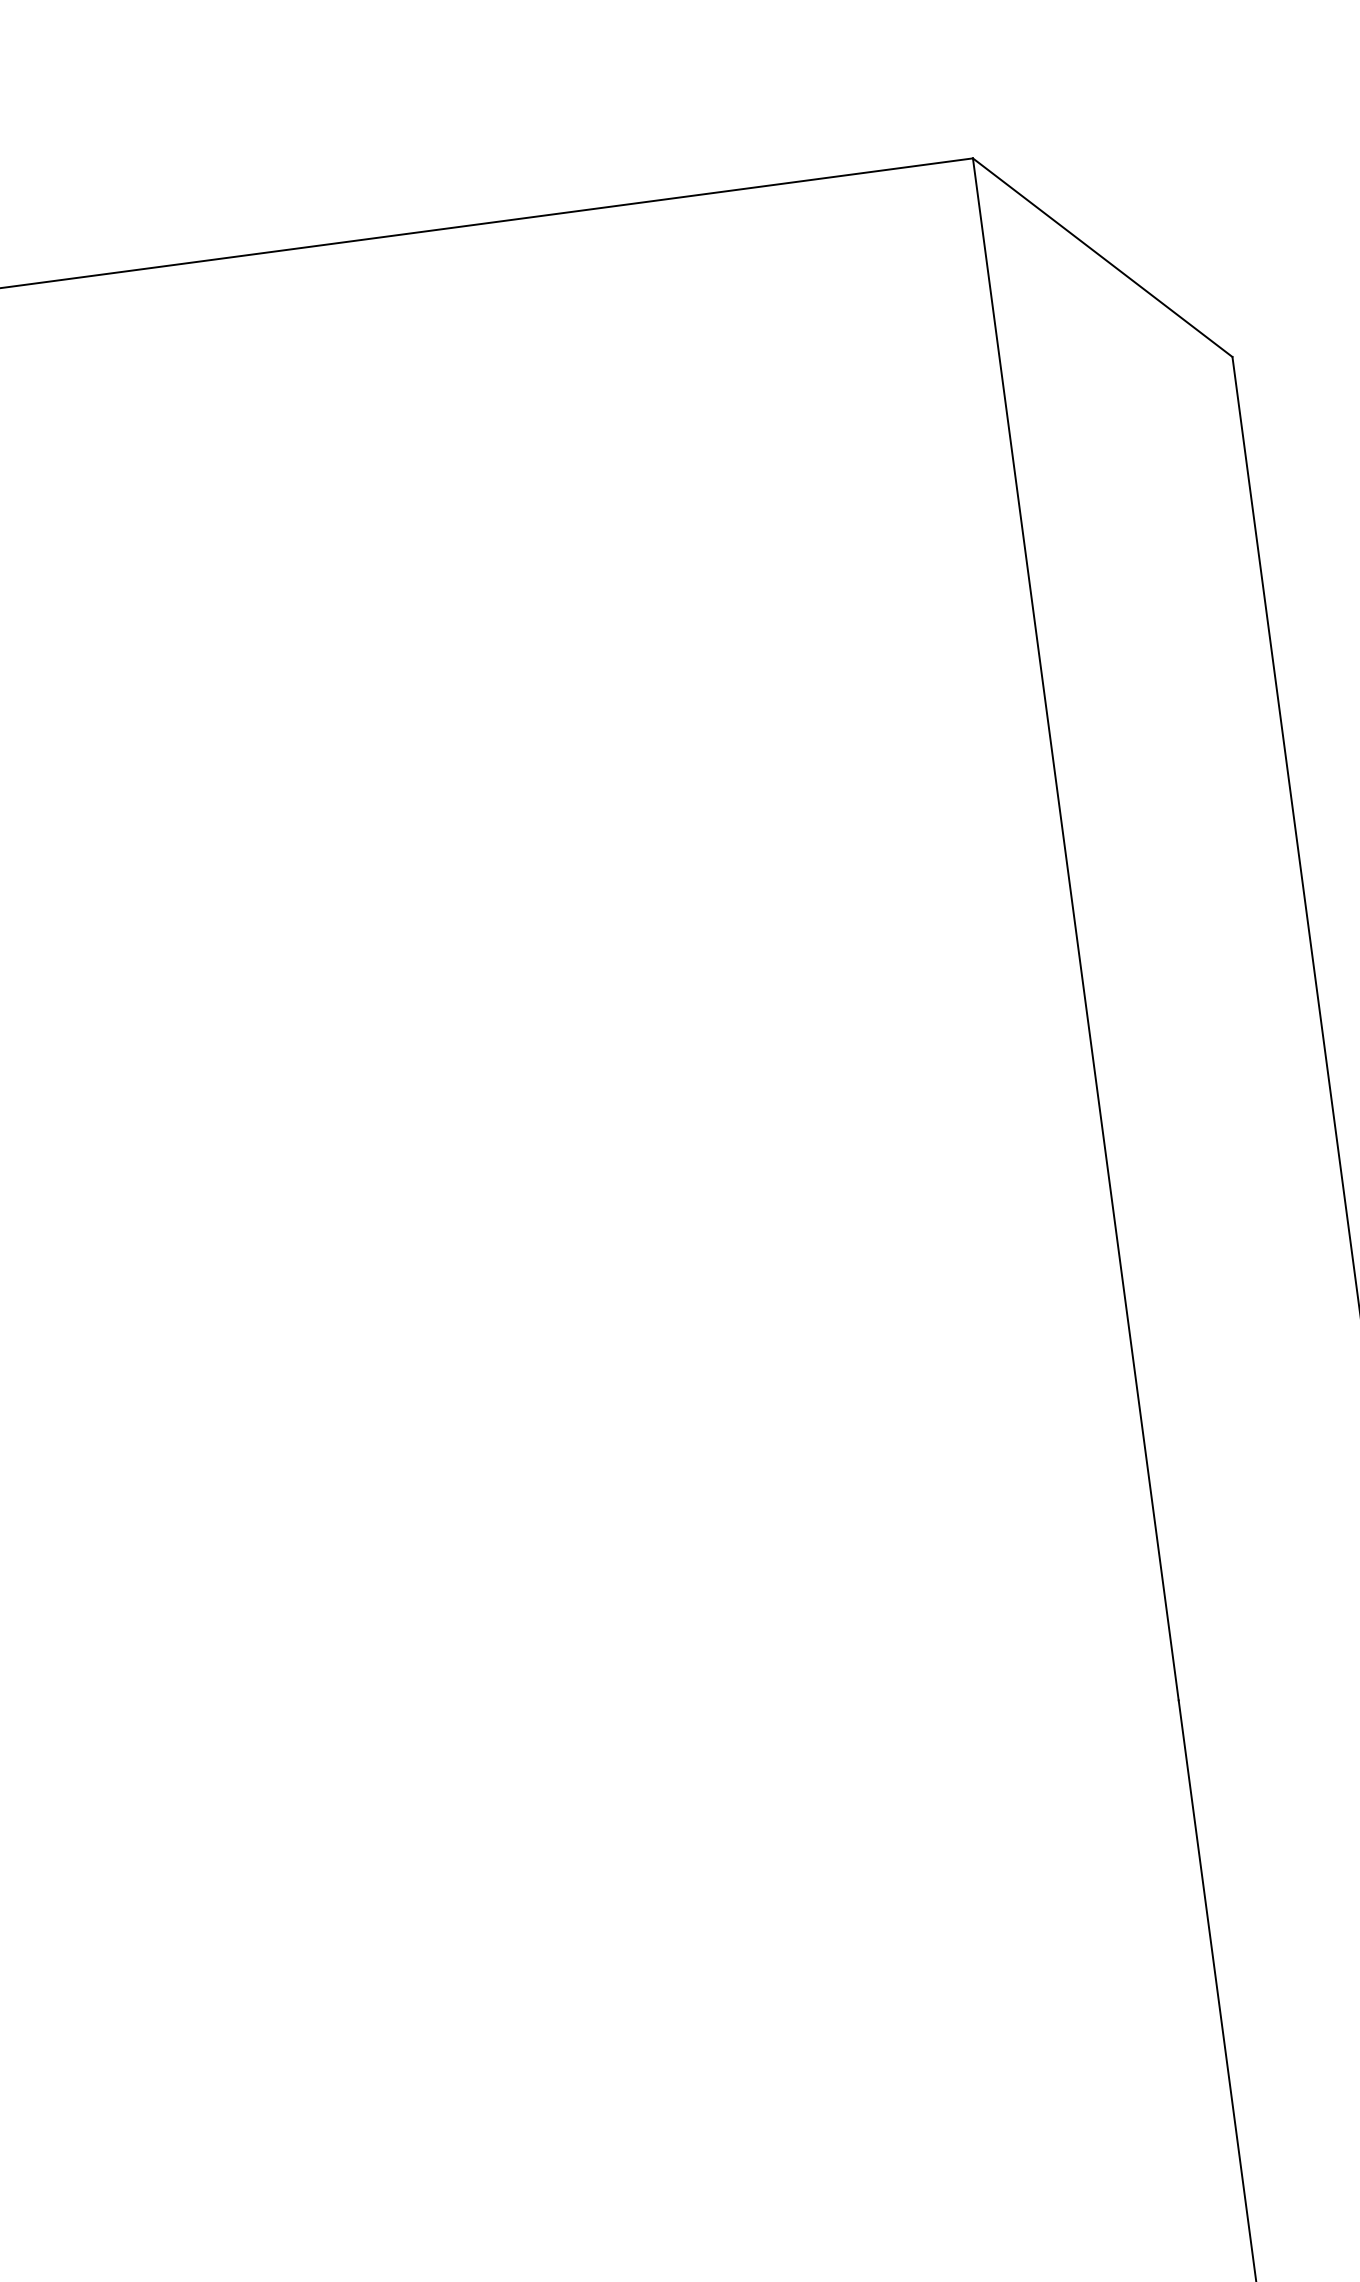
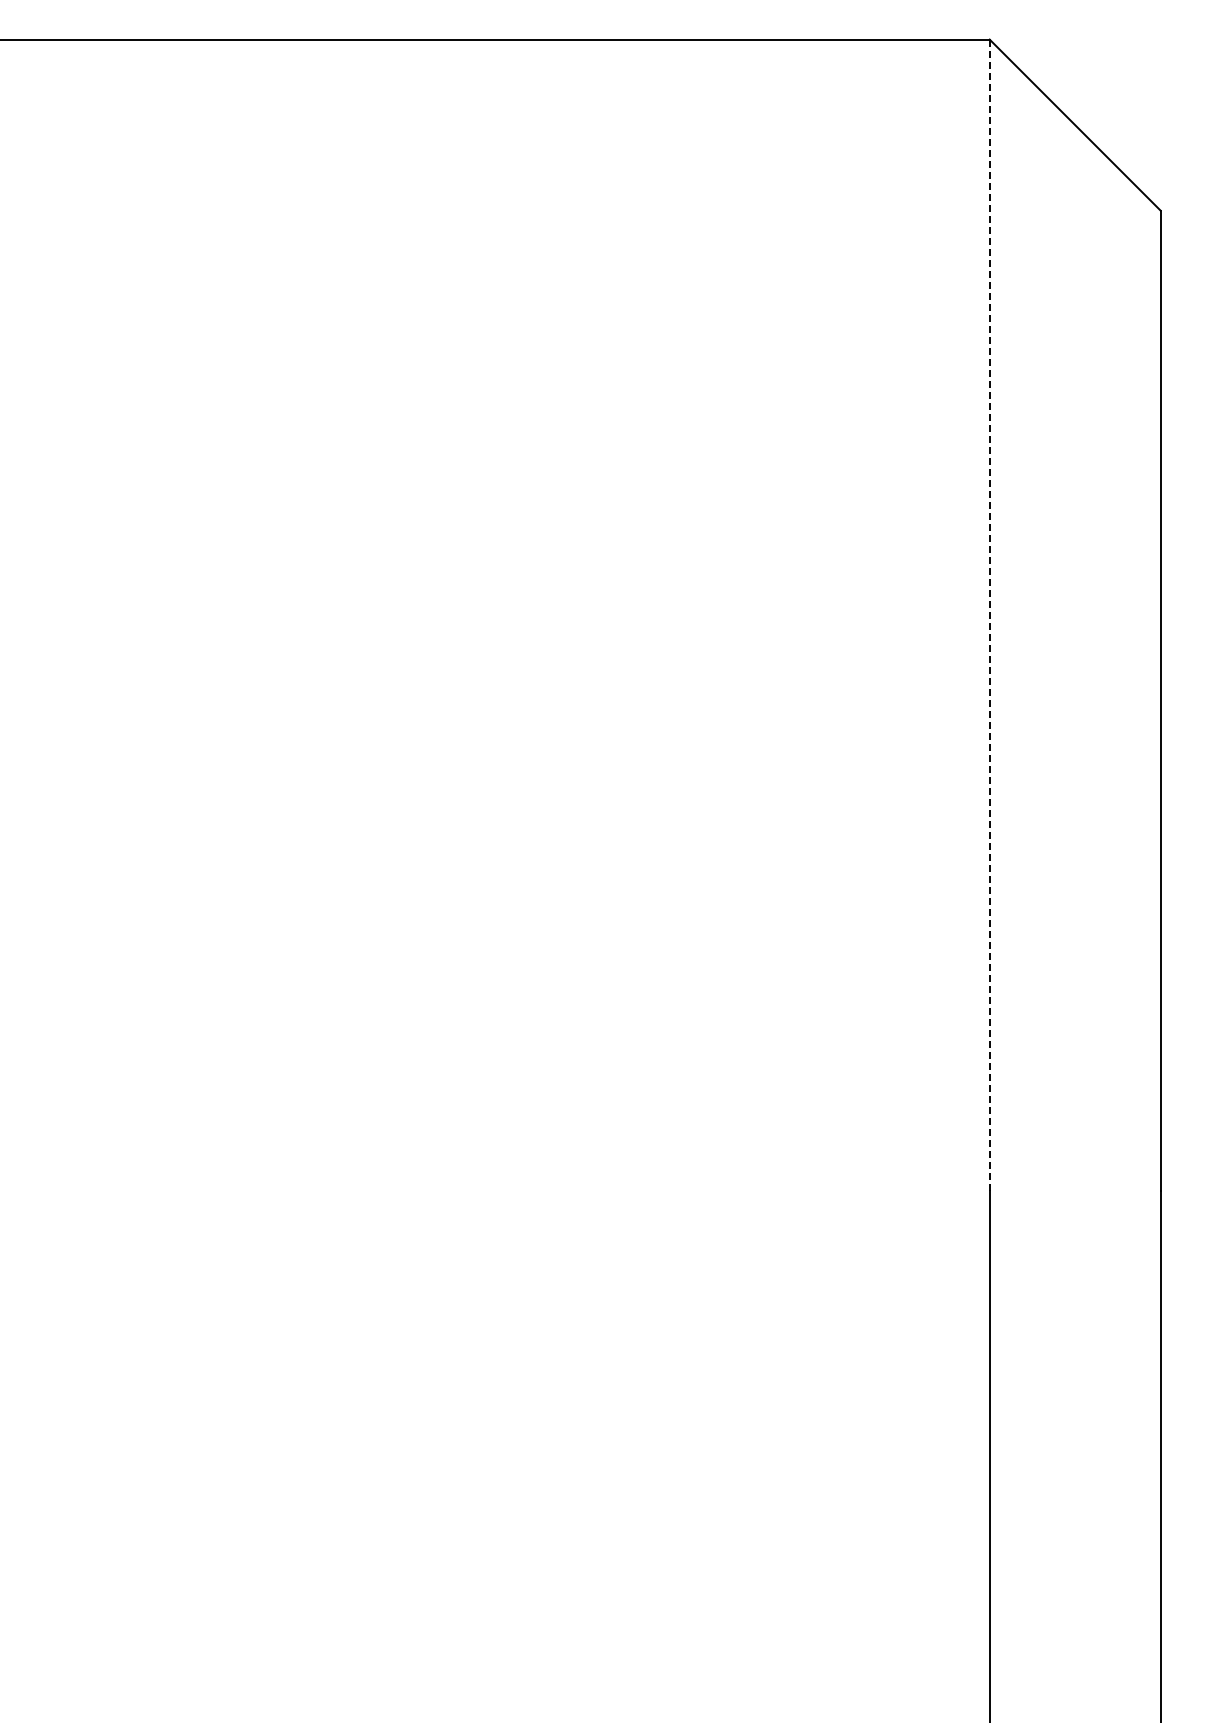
line: (1075, 929) -> (989, 615), solid -> dashed

